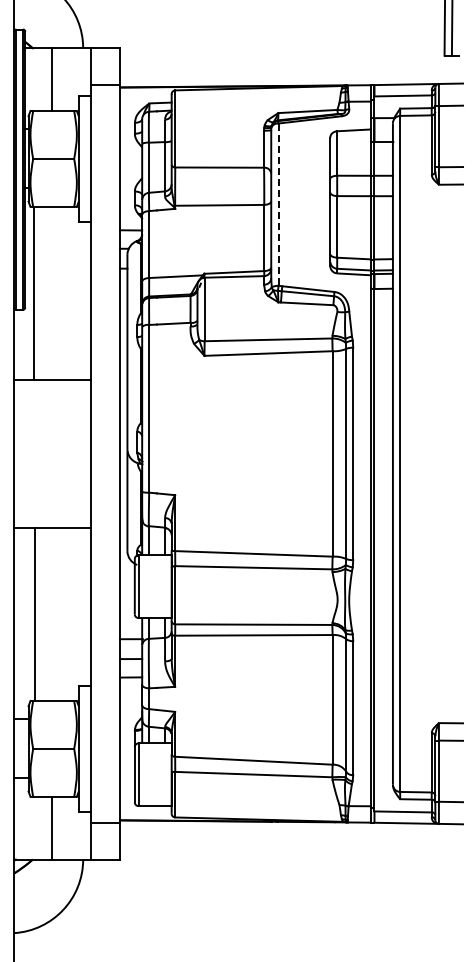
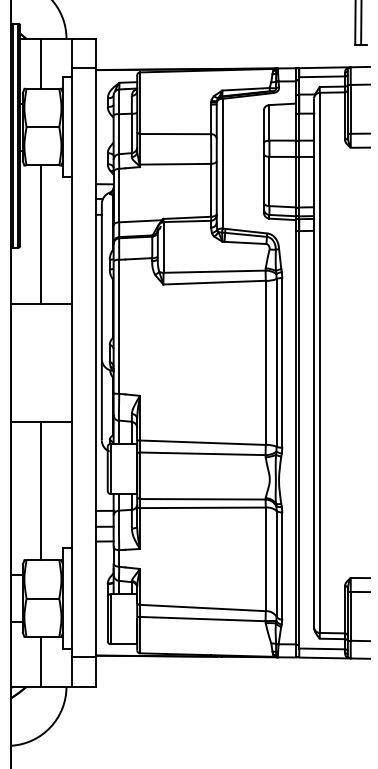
line: (278, 205) -> (222, 164), dashed -> solid
line: (33, 293) -> (41, 234), moved
line: (34, 613) -> (41, 490), moved

